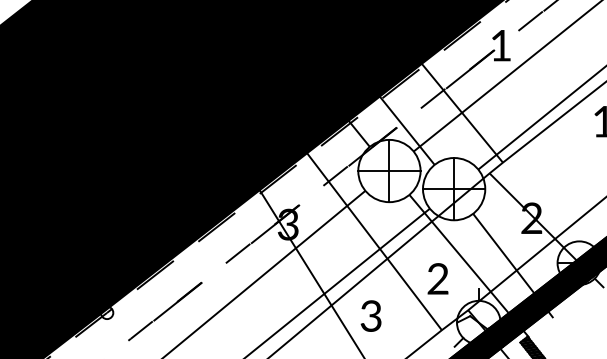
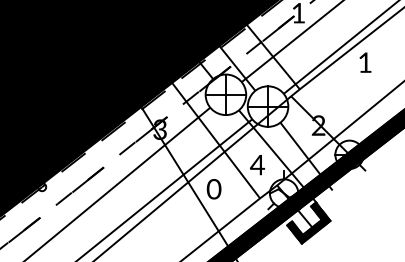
text: (437, 278) -> (257, 164), 2 -> 4
text: (370, 316) -> (213, 189), 3 -> 0

